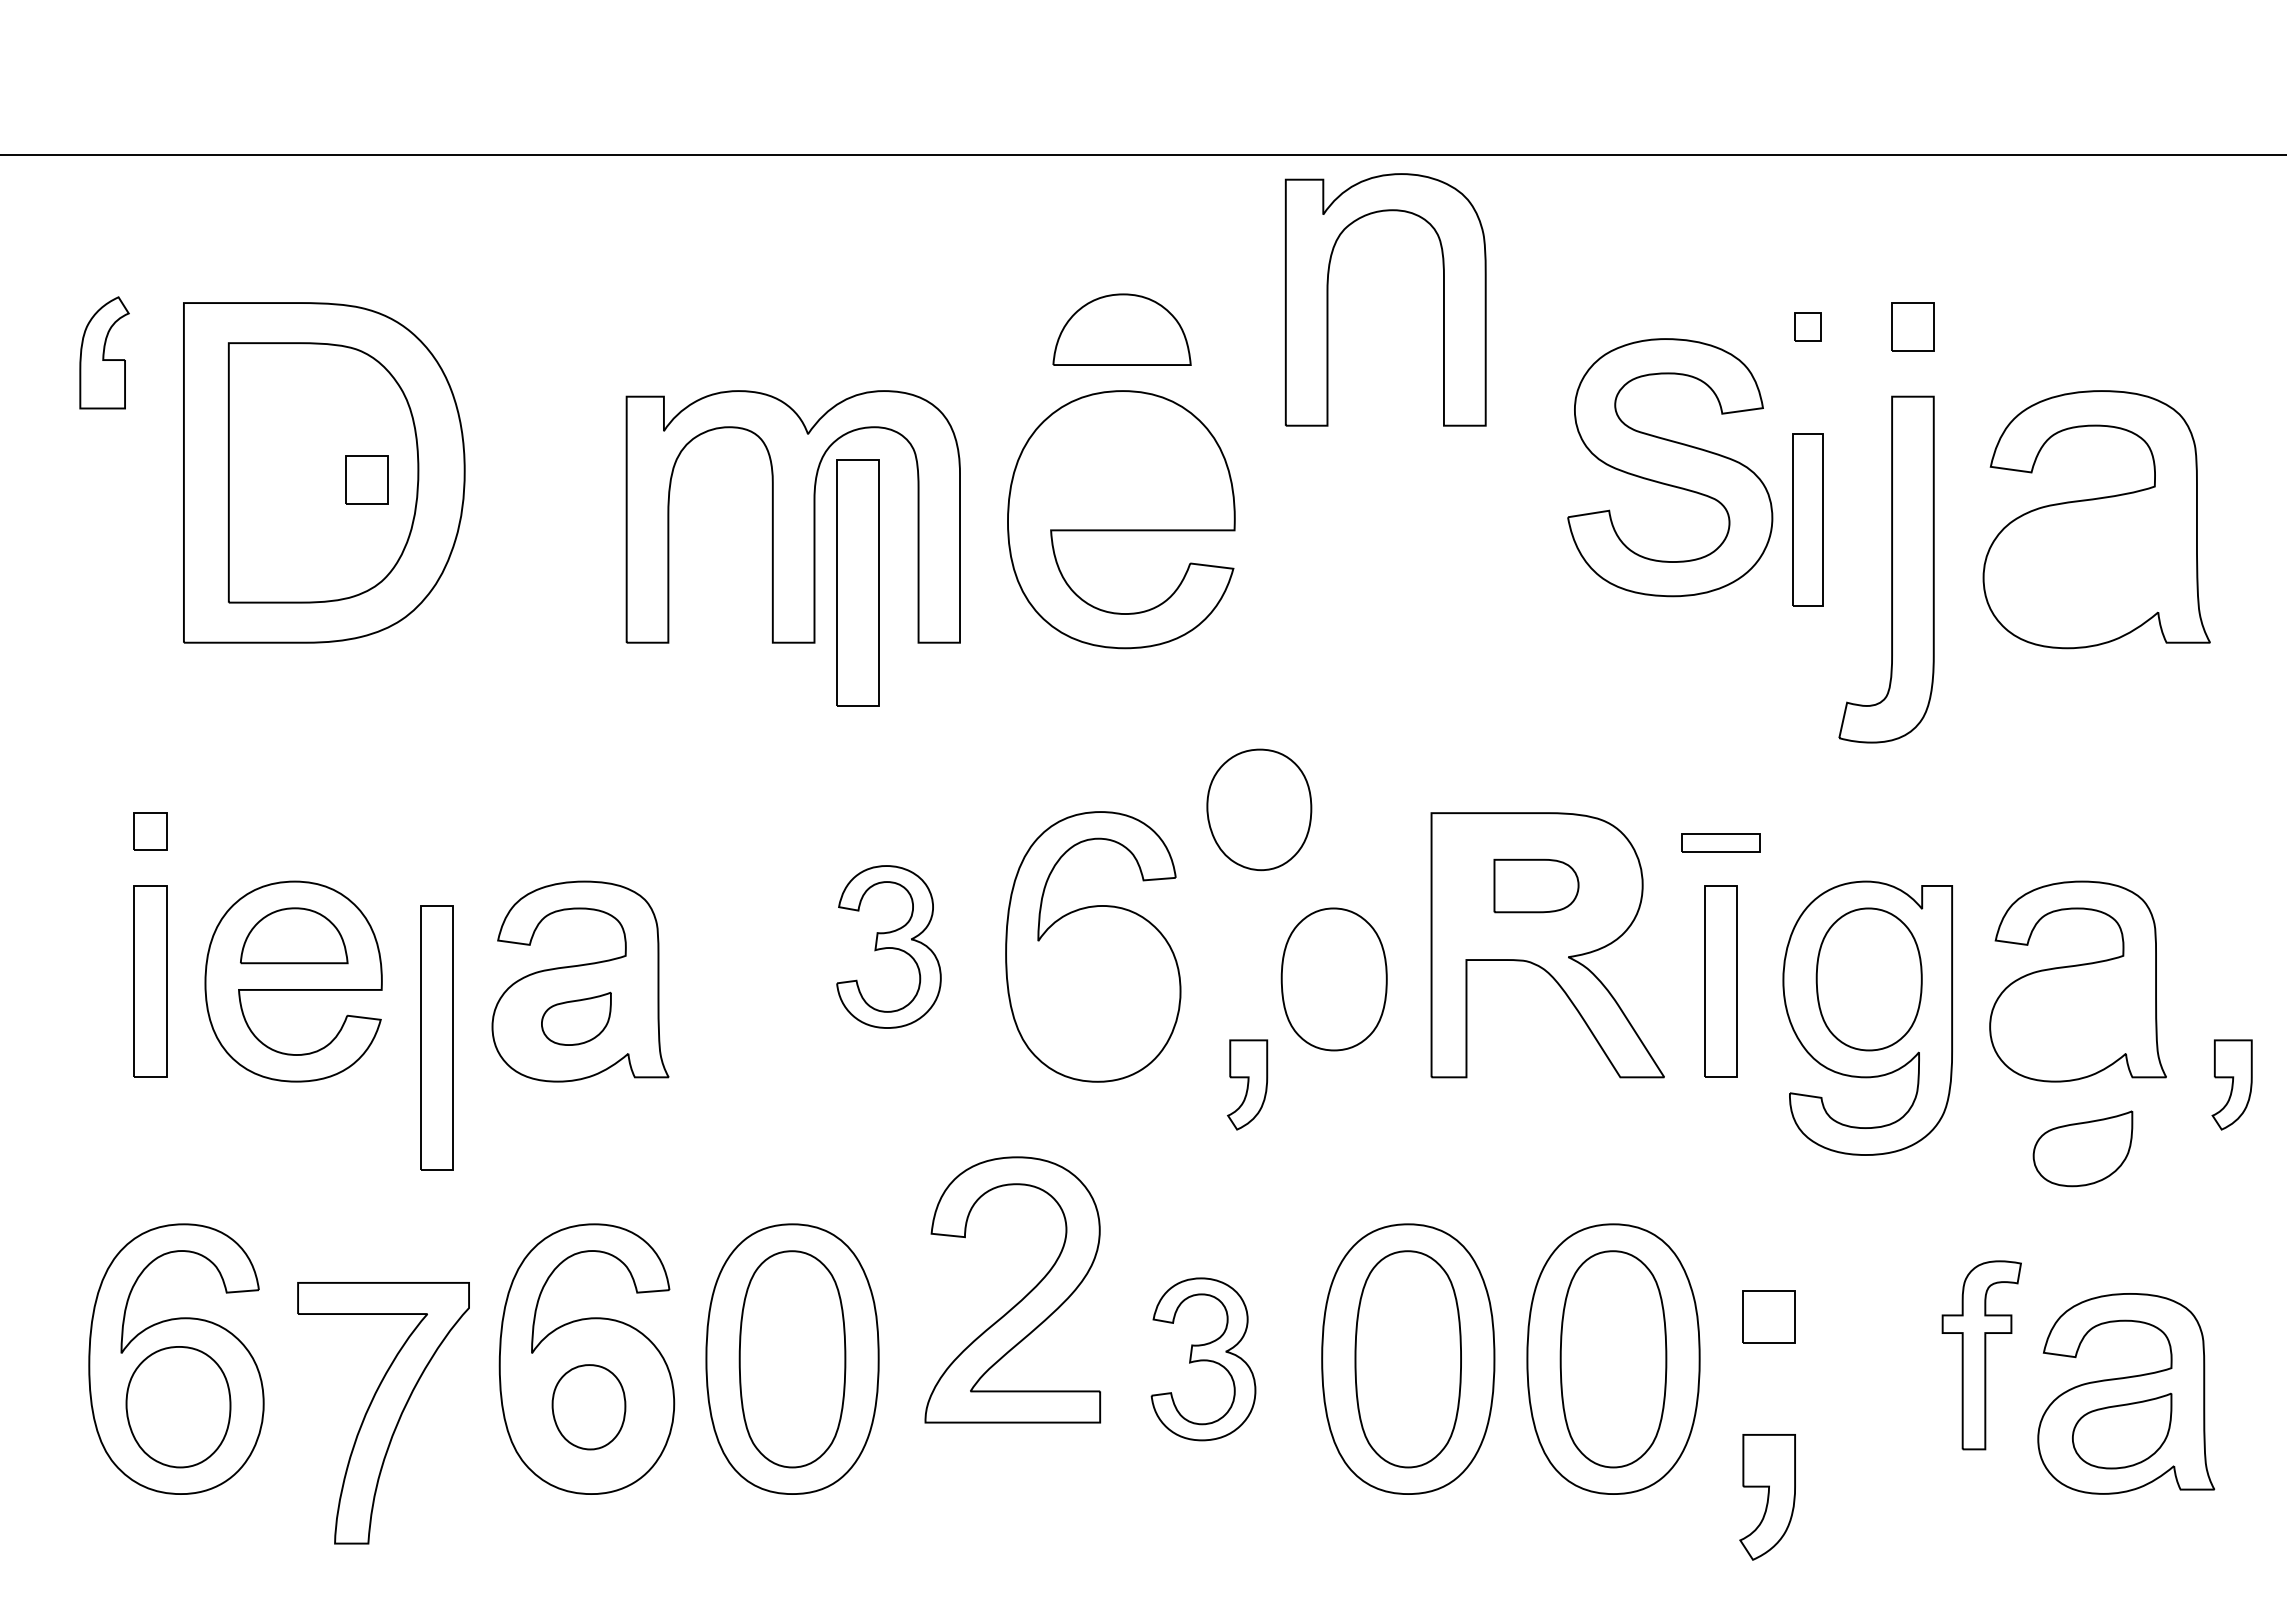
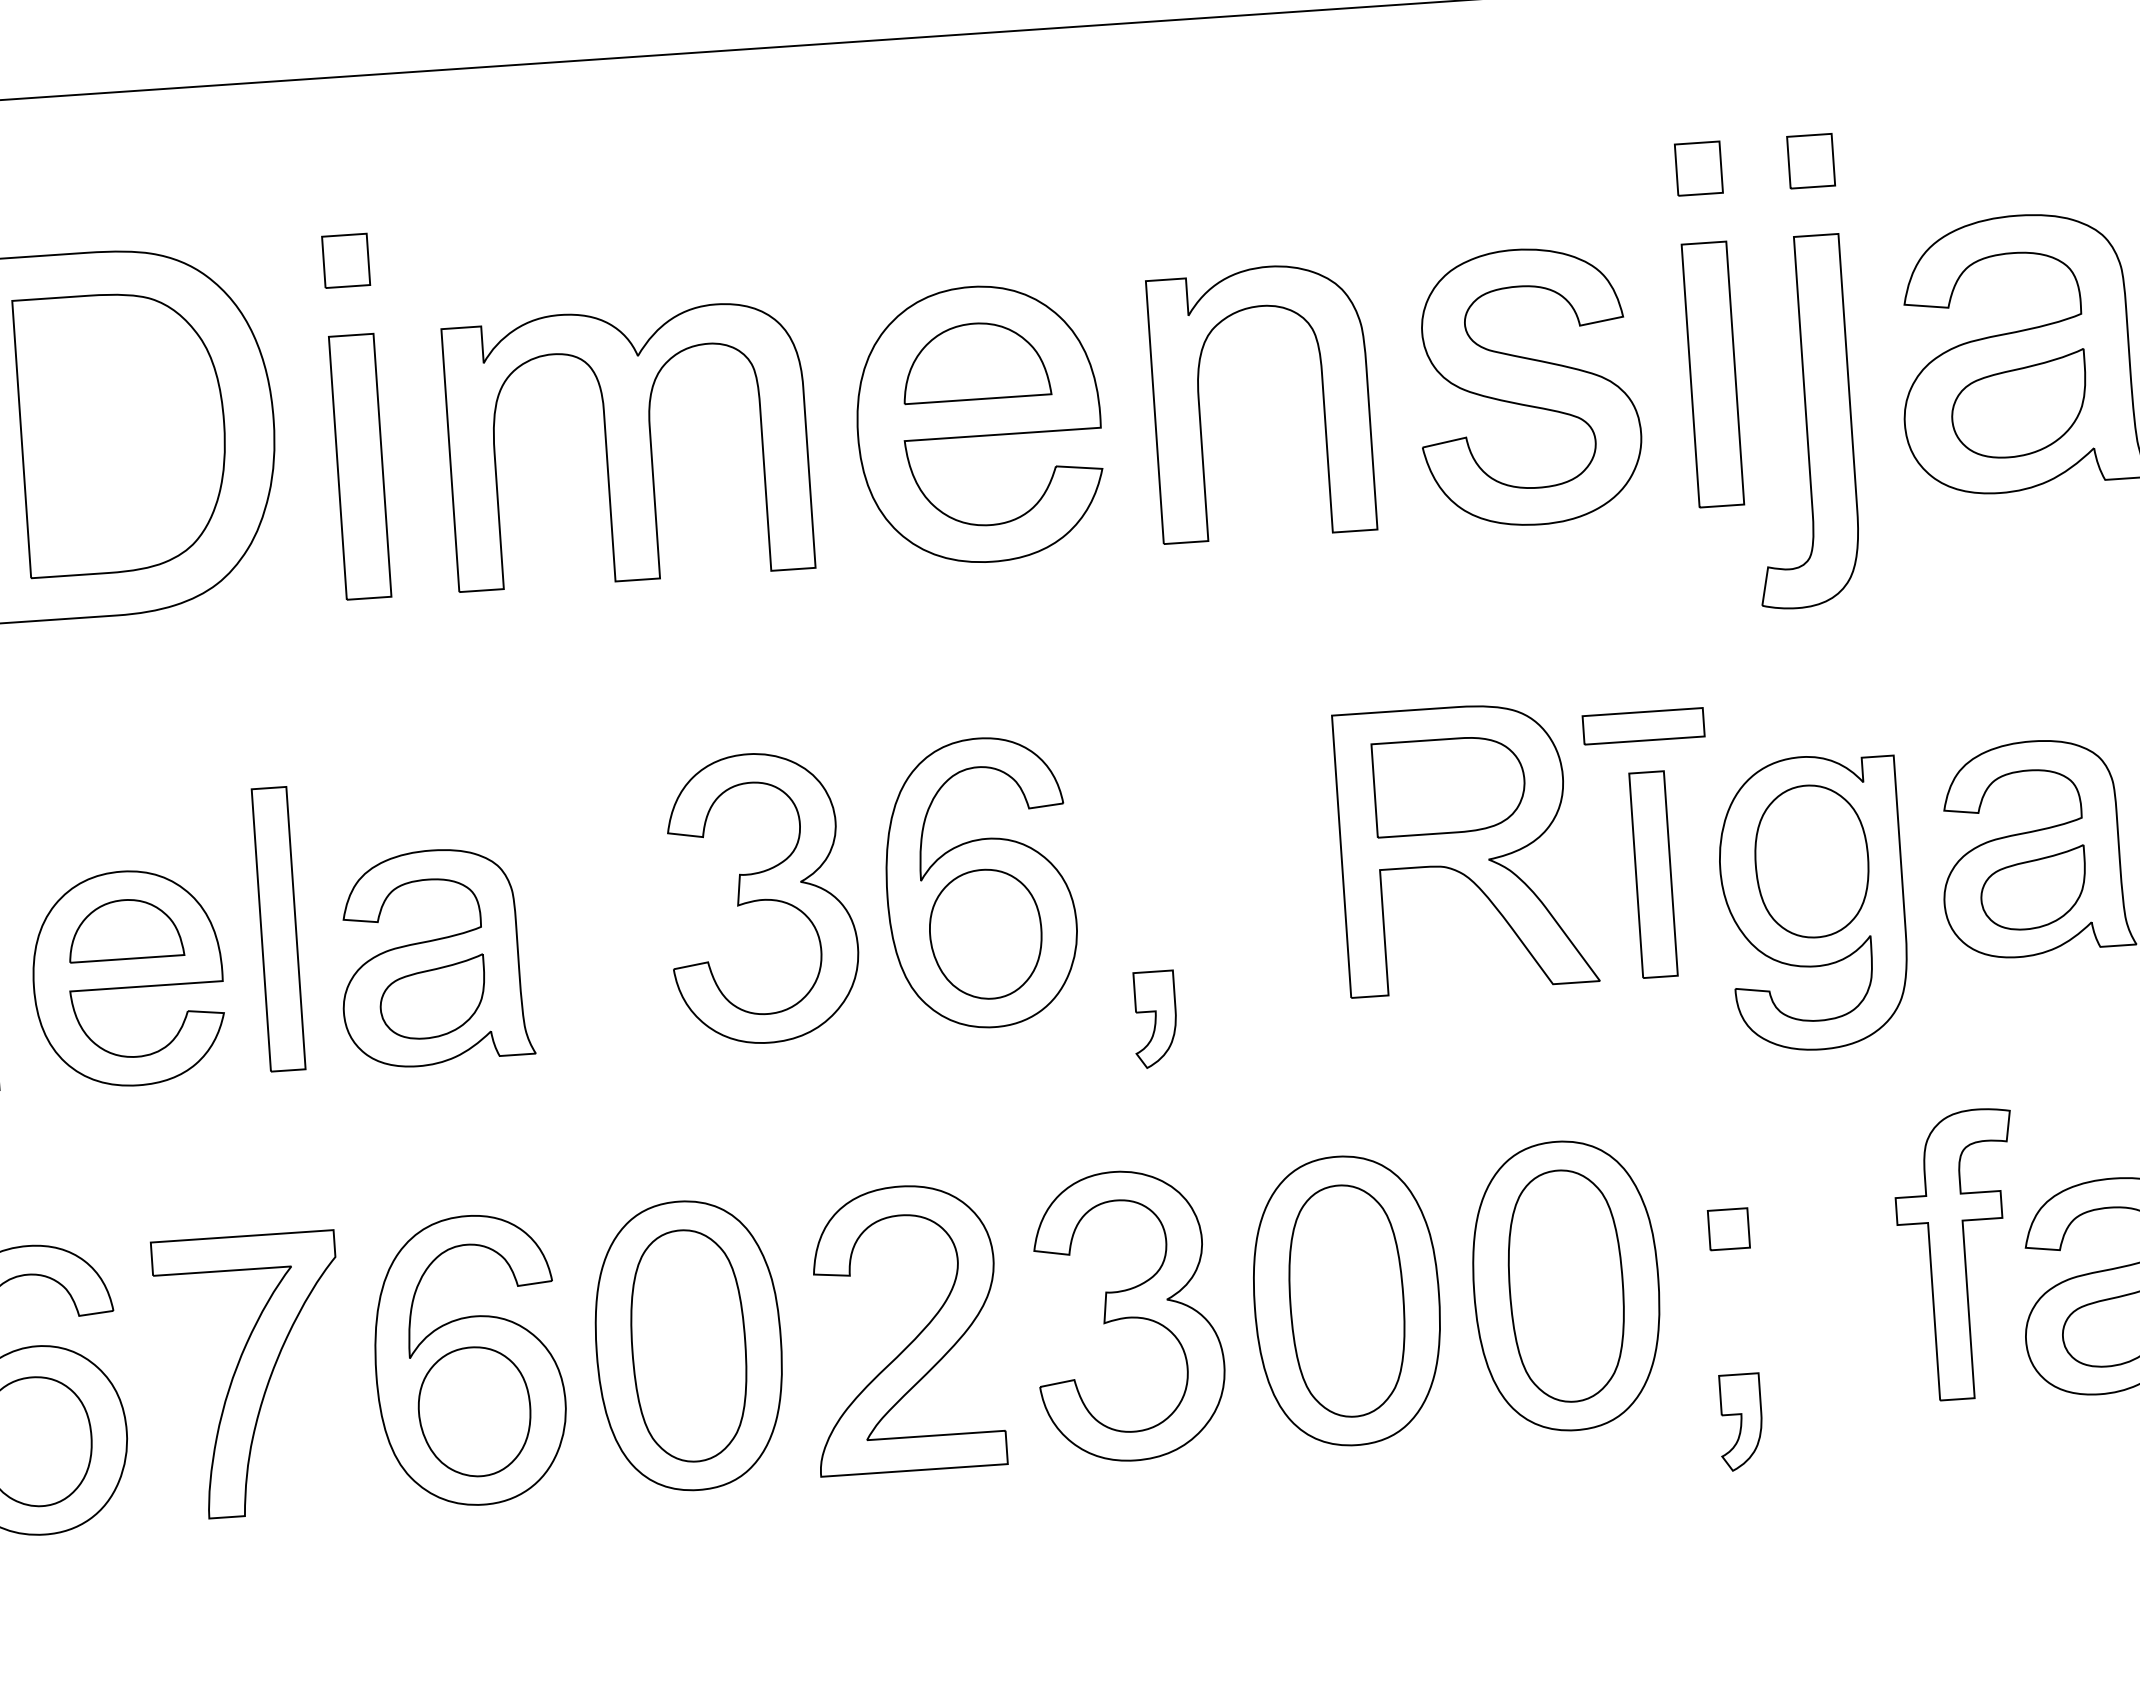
part: (1328, 299) -> (1200, 406), moved
part: (1807, 326) -> (1698, 168), size x1.67
part: (1121, 329) -> (974, 361), moved
part: (1670, 467) -> (1528, 386), moved
part: (366, 479) -> (345, 260), moved
part: (1807, 519) -> (1712, 374), size x1.43
part: (2091, 567) -> (2019, 404), added
part: (857, 582) -> (359, 466), moved
part: (1259, 809) -> (986, 933), moved
part: (1720, 842) -> (1642, 725), size x1.43
part: (1536, 885) -> (1449, 785), size x1.67
part: (888, 946) -> (761, 897), size x1.67
part: (1333, 979) -> (1239, 900), removed
part: (576, 1018) -> (433, 997), size x1.43
part: (436, 1037) -> (278, 928), moved
part: (2082, 1148) -> (2033, 888), moved
part: (1018, 1301) -> (911, 1340), moved
part: (1768, 1316) -> (1728, 1229), size x0.71
part: (1981, 1355) -> (1959, 1255), size x1.43
part: (1203, 1359) -> (1128, 1316), size x1.67
part: (588, 1407) -> (474, 1412), size x1.43
part: (383, 1413) -> (251, 1375), moved
part: (1766, 1496) -> (1739, 1421), size x0.71

